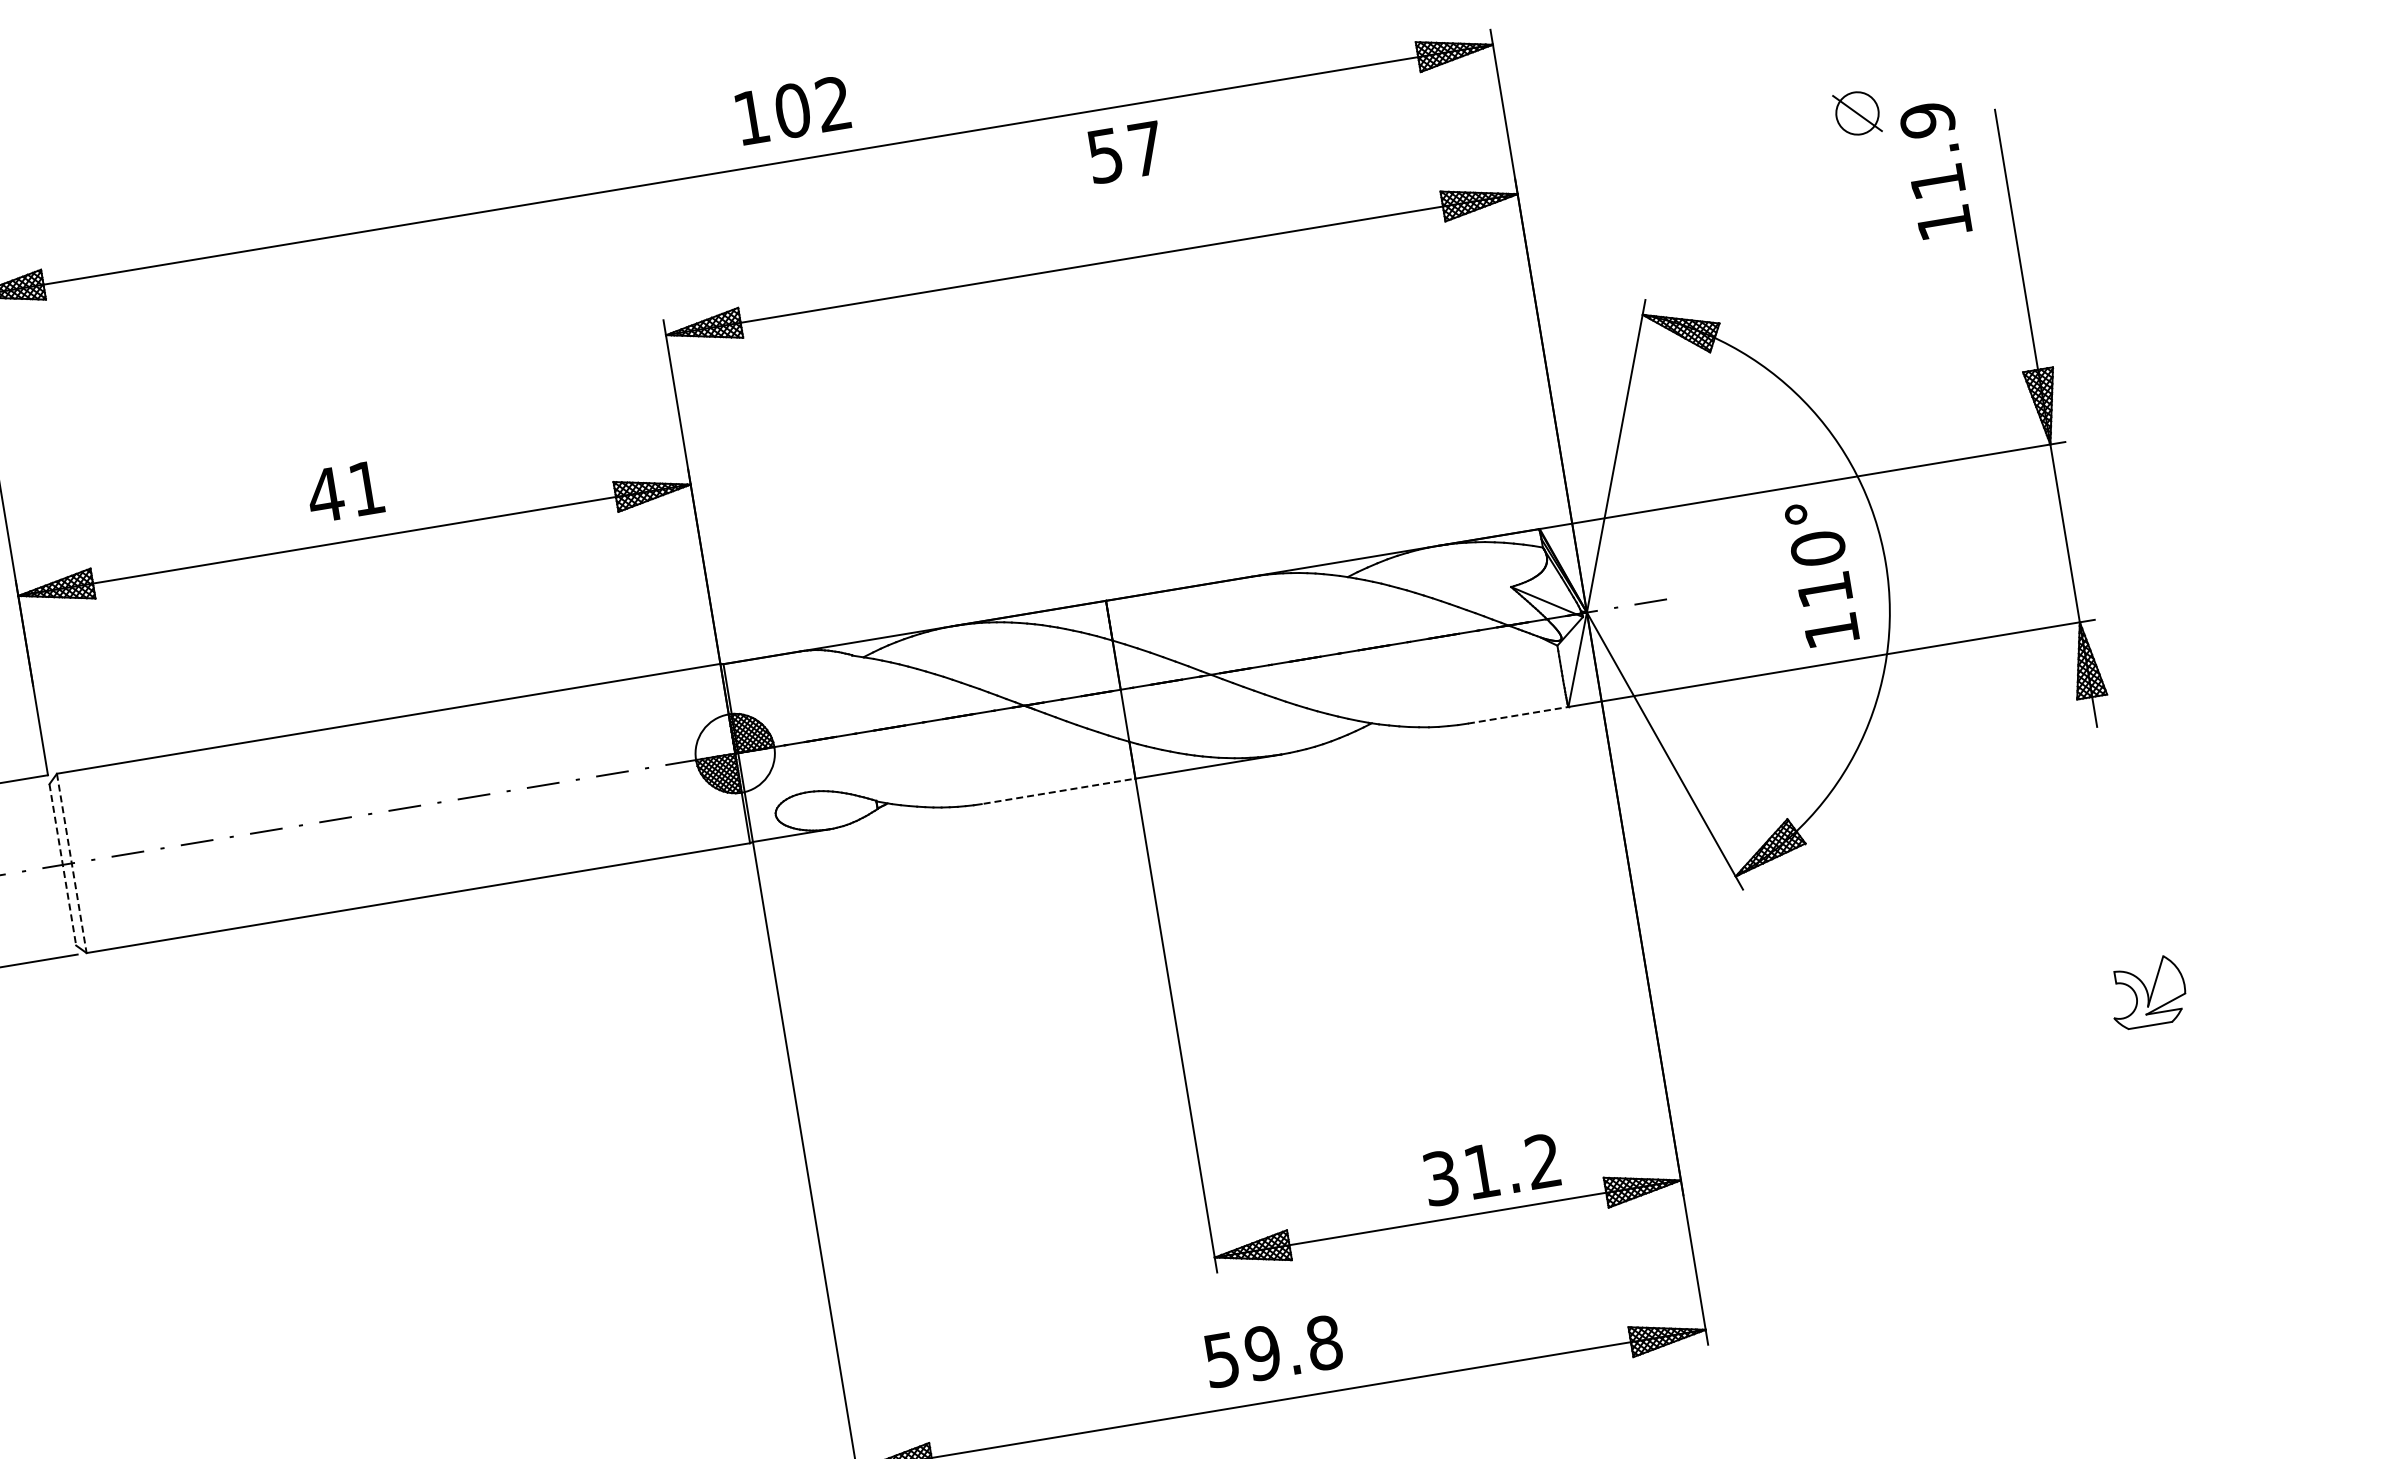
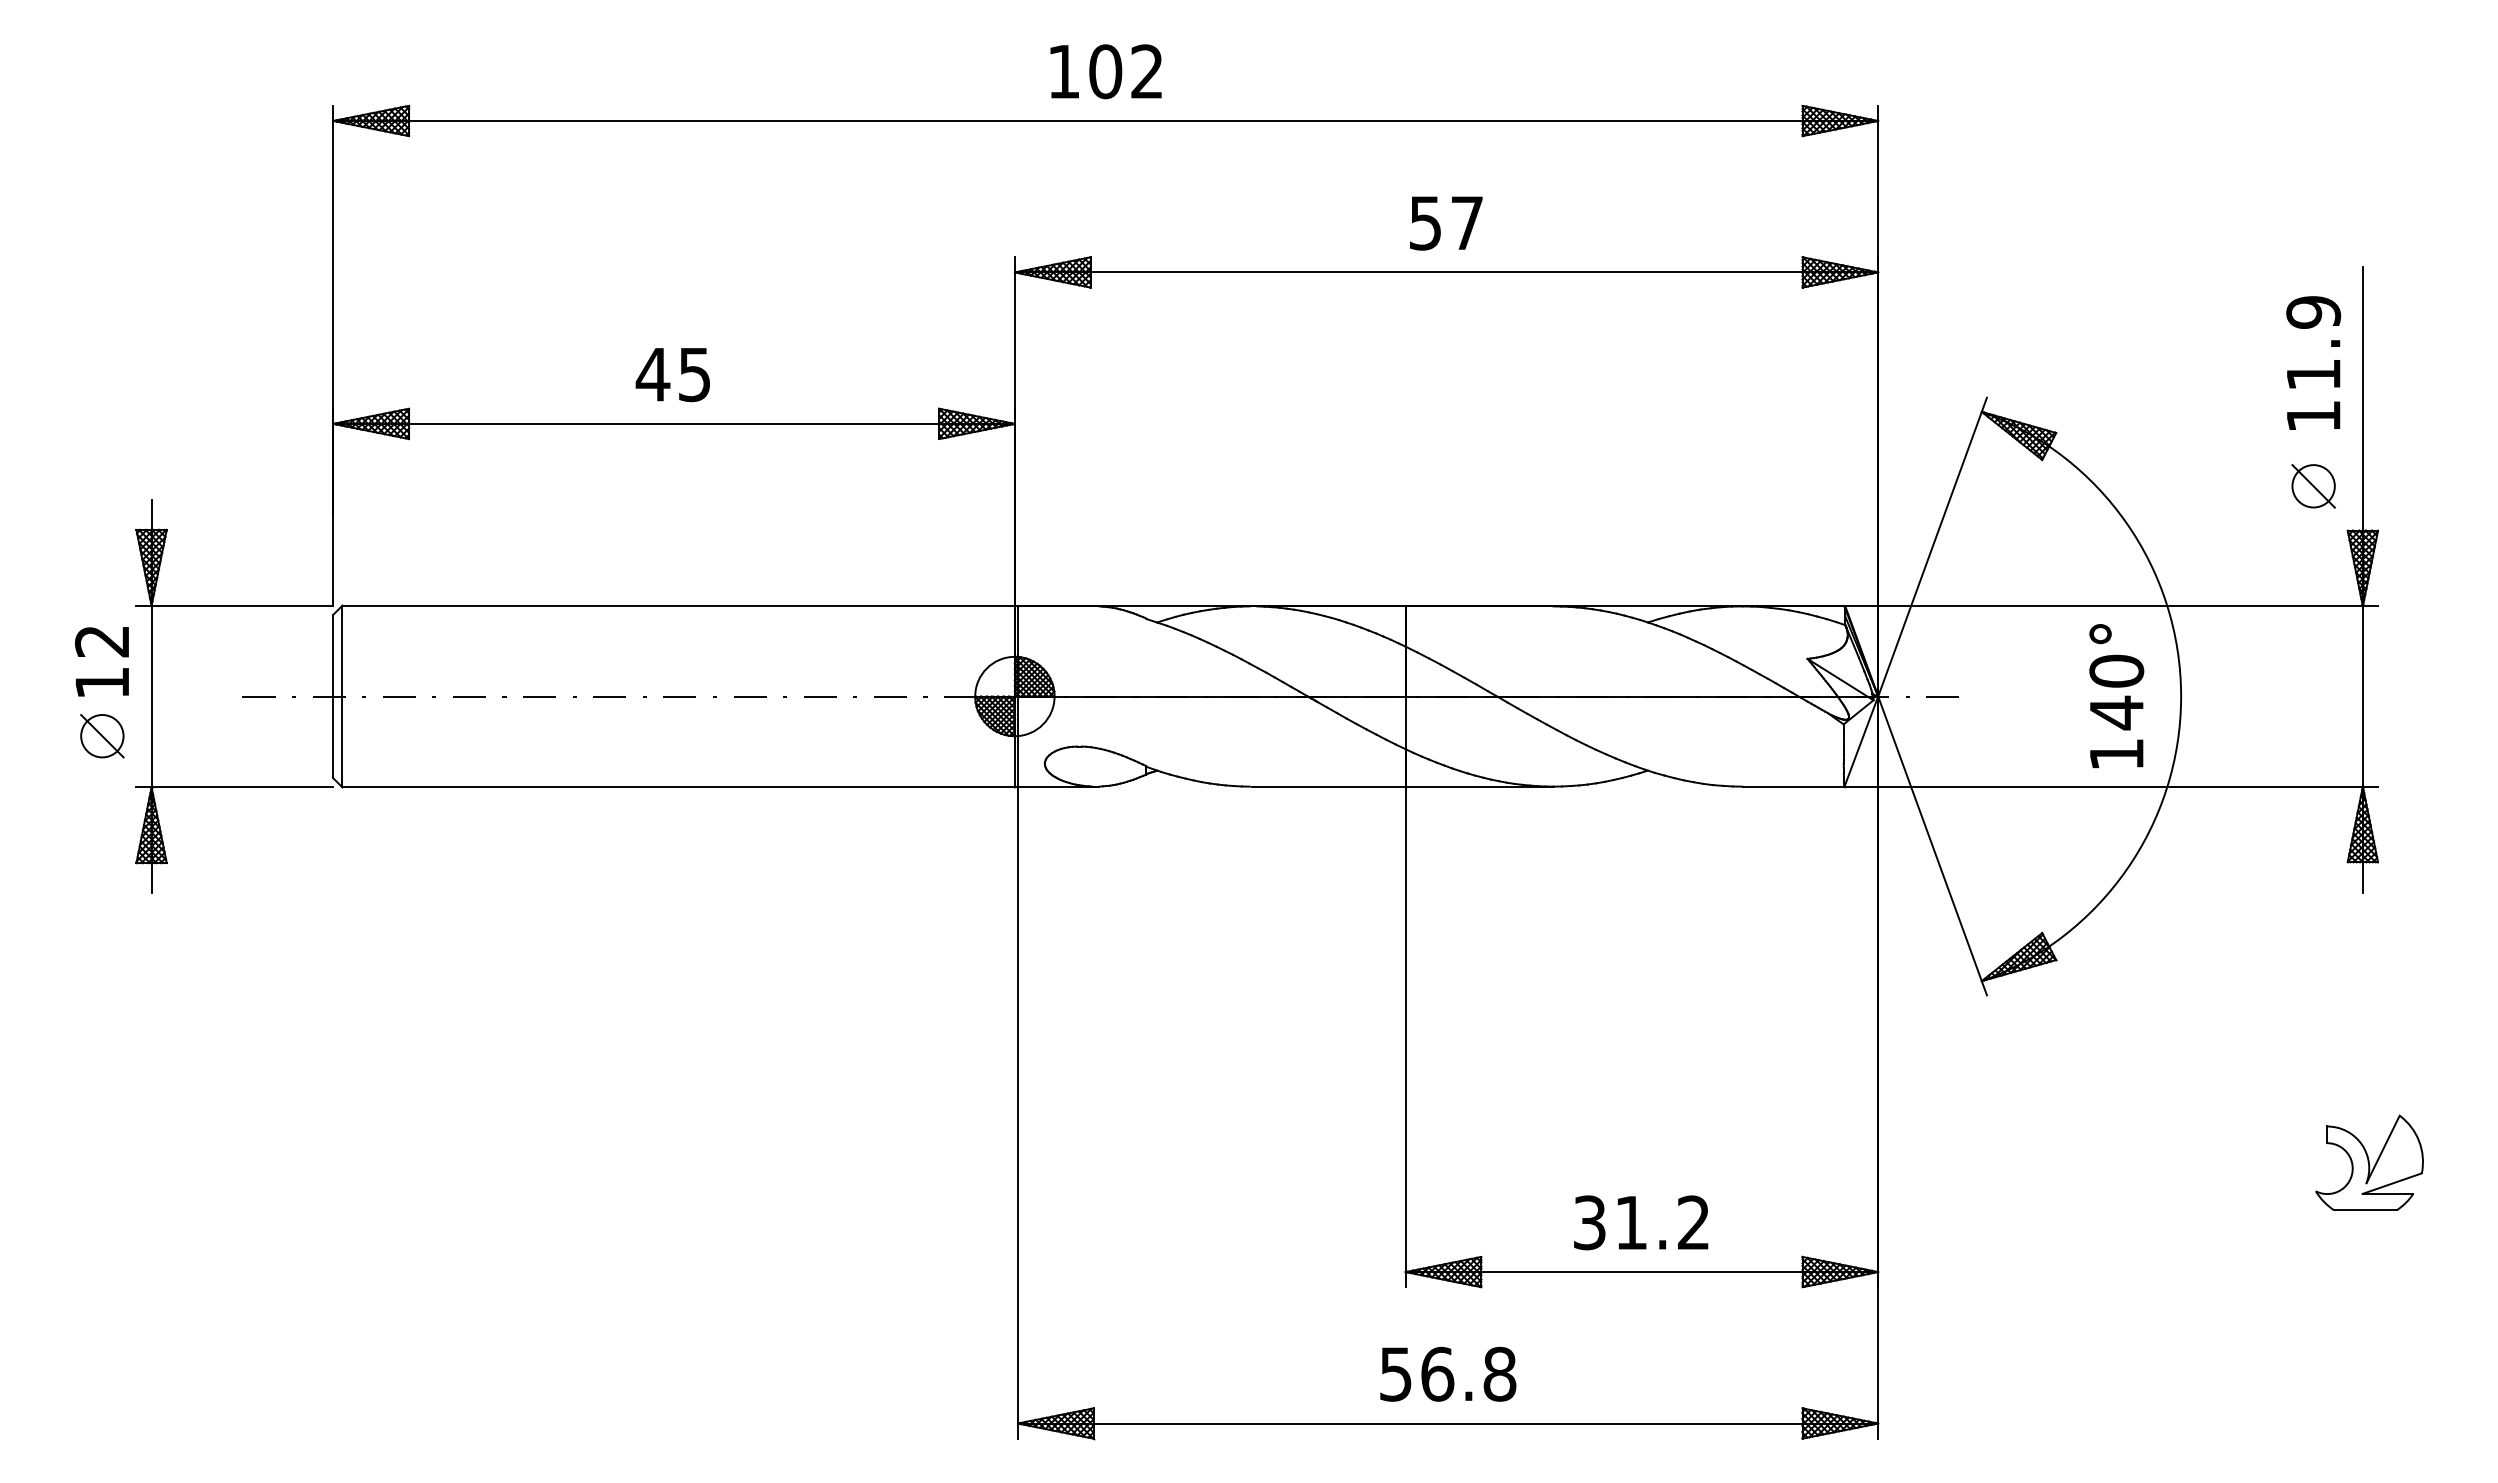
text: (792, 110) -> (1105, 71), moved
part: (1857, 113) -> (2313, 486), moved
text: (1125, 152) -> (1446, 223), moved
text: (1935, 169) -> (2313, 362), moved
text: (366, 489) -> (694, 375), 41 -> 45
text: (1824, 589) -> (2116, 712), 110° -> 140°
line: (1518, 715) -> (1793, 786), dashed -> solid
line: (1059, 791) -> (1328, 786), dashed -> solid
line: (71, 863) -> (342, 696), dashed -> solid
line: (62, 864) -> (333, 696), dashed -> solid
part: (2147, 992) -> (2369, 1162), size x1.43
text: (1491, 1169) -> (1641, 1222), moved
text: (1262, 1352) -> (1437, 1373), 59.8 -> 56.8

